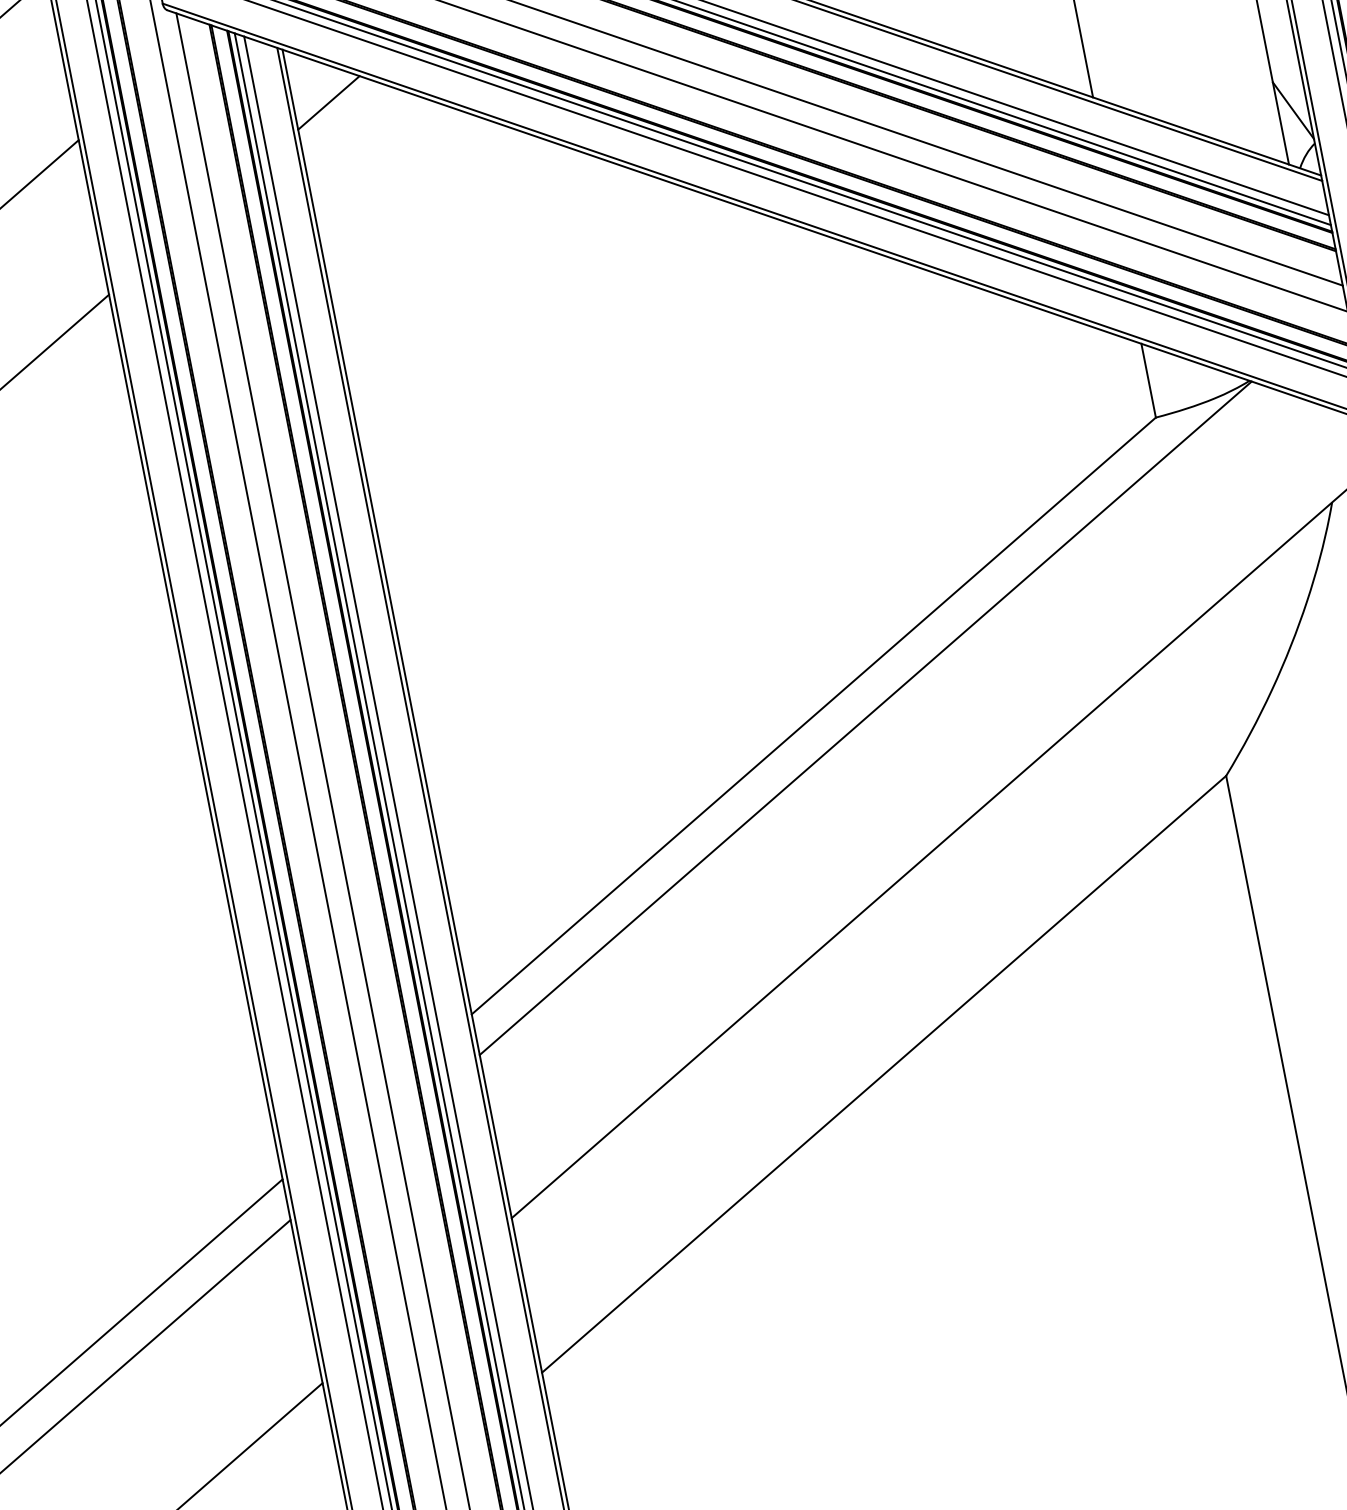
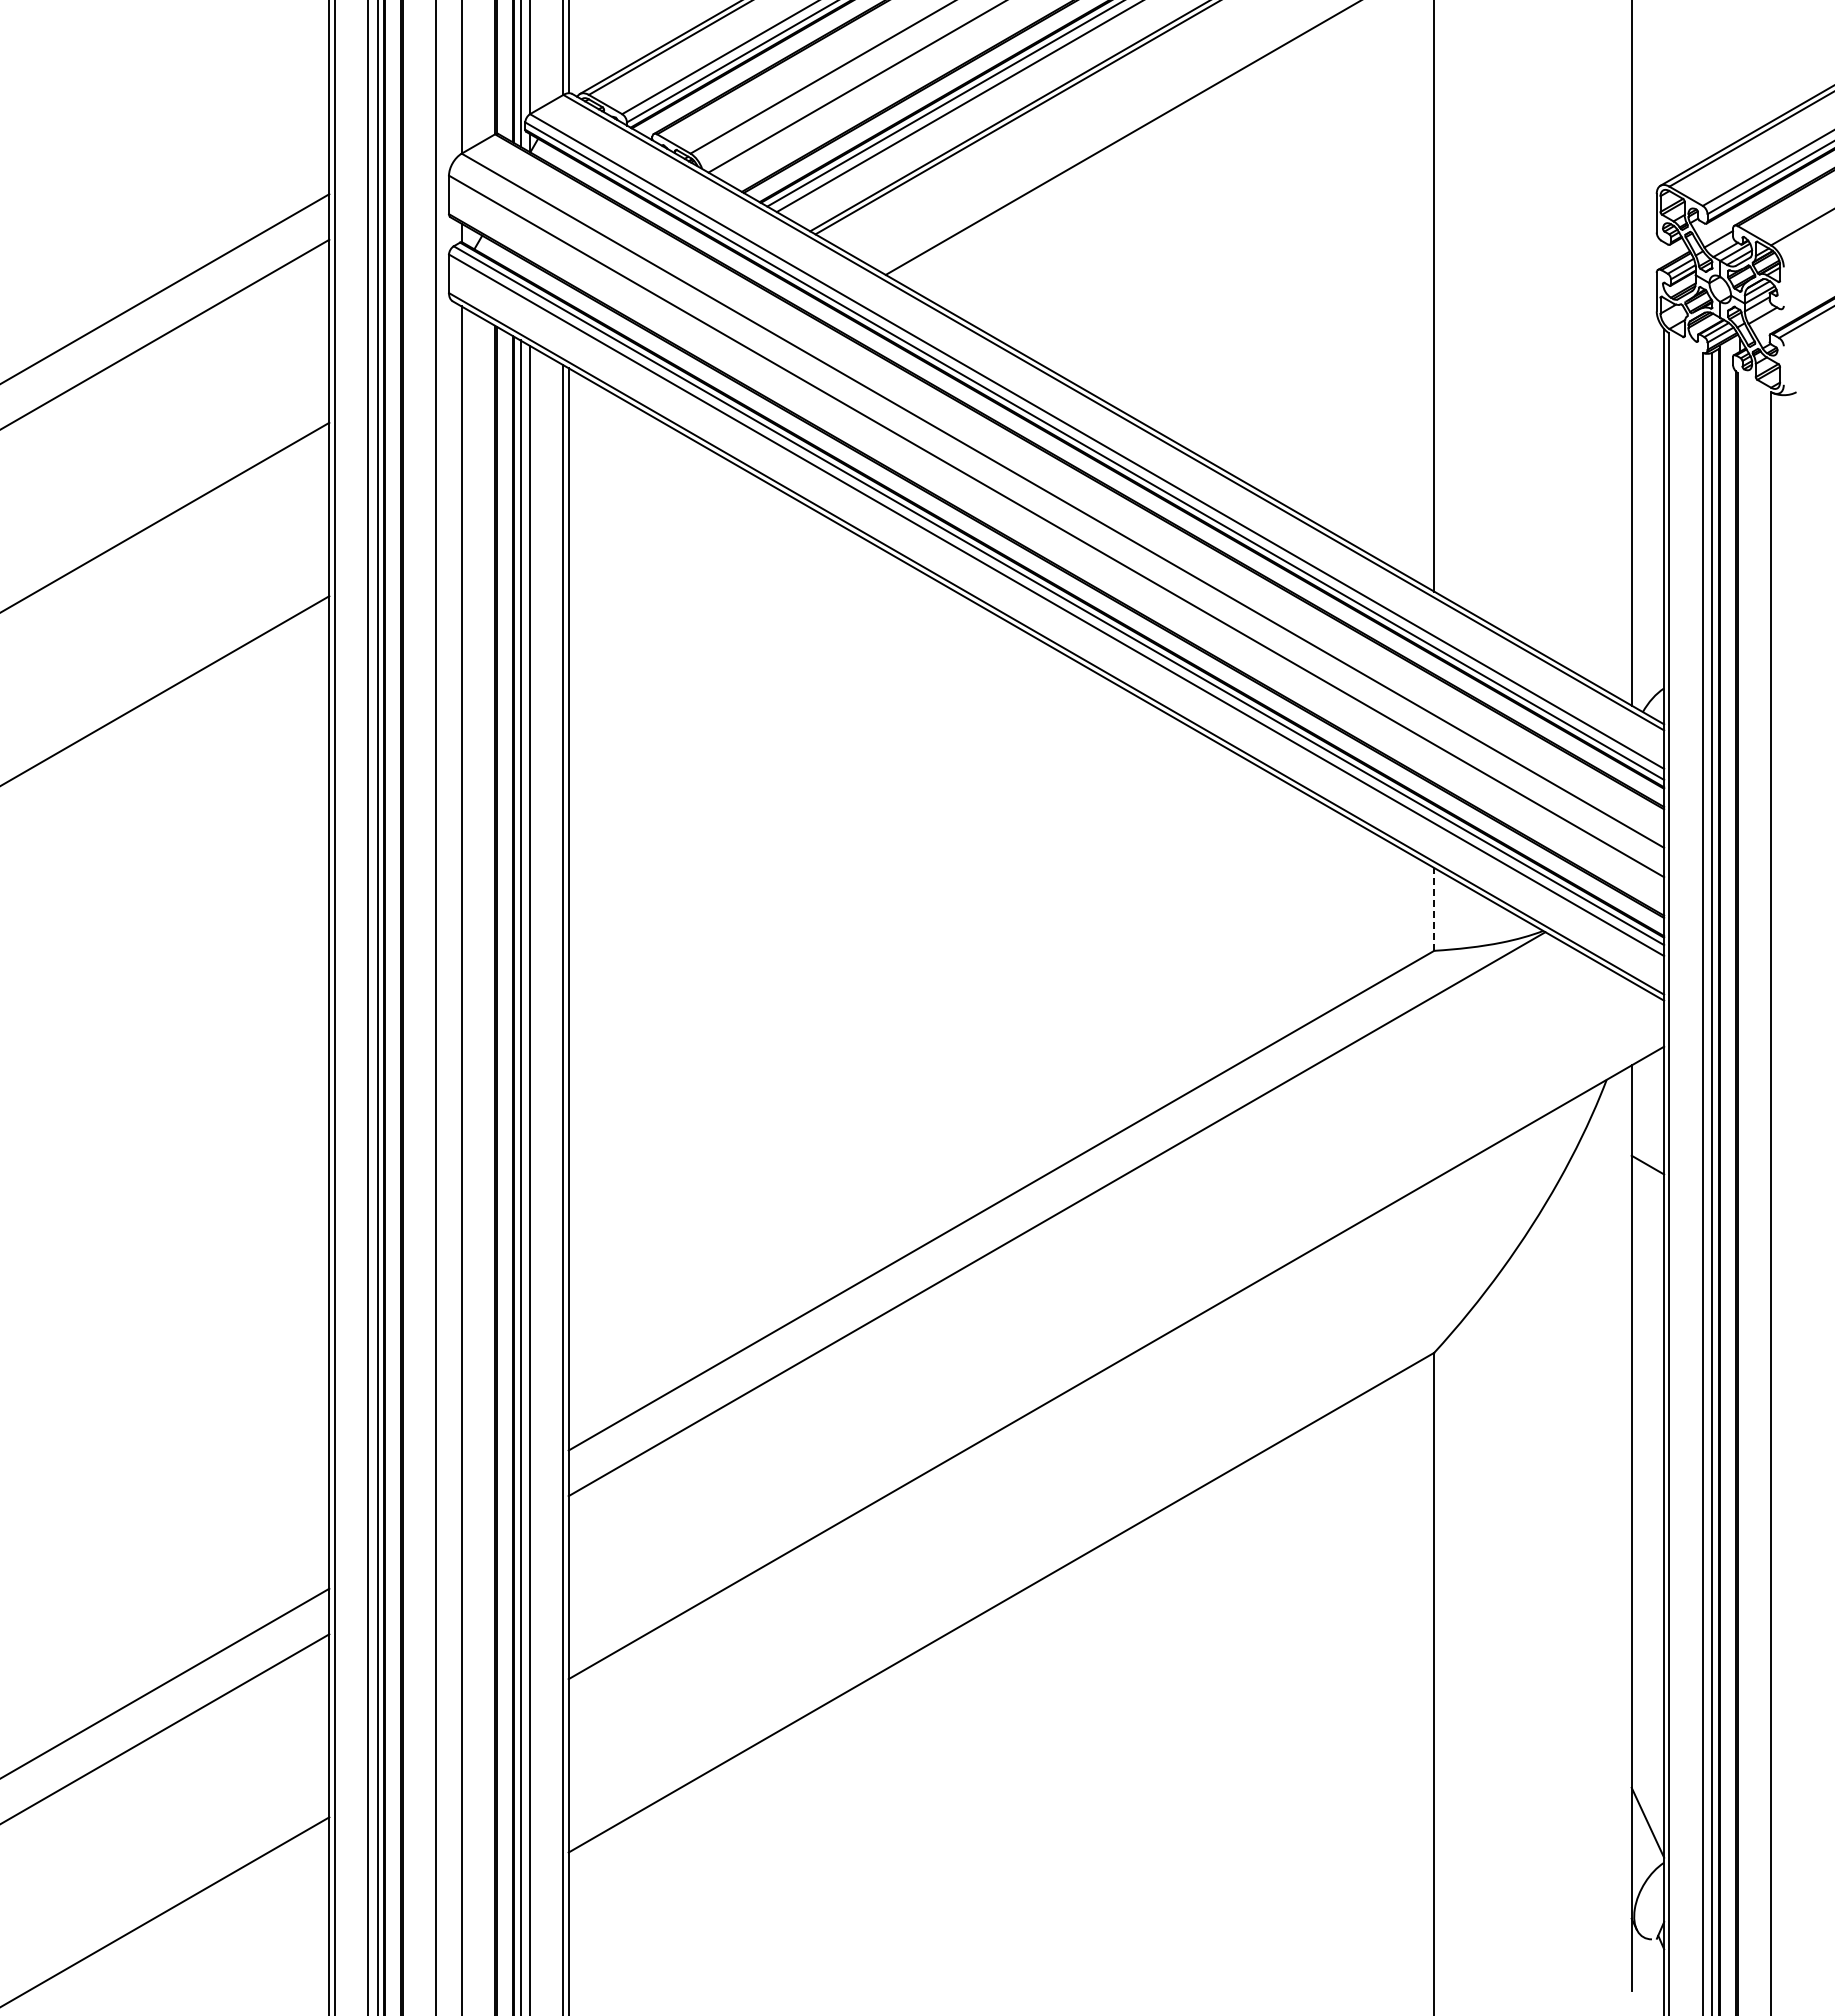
line: (328, 102) -> (607, 435), removed
line: (1293, 110) -> (1647, 648), removed
line: (1148, 379) -> (1434, 908), solid -> dashed

